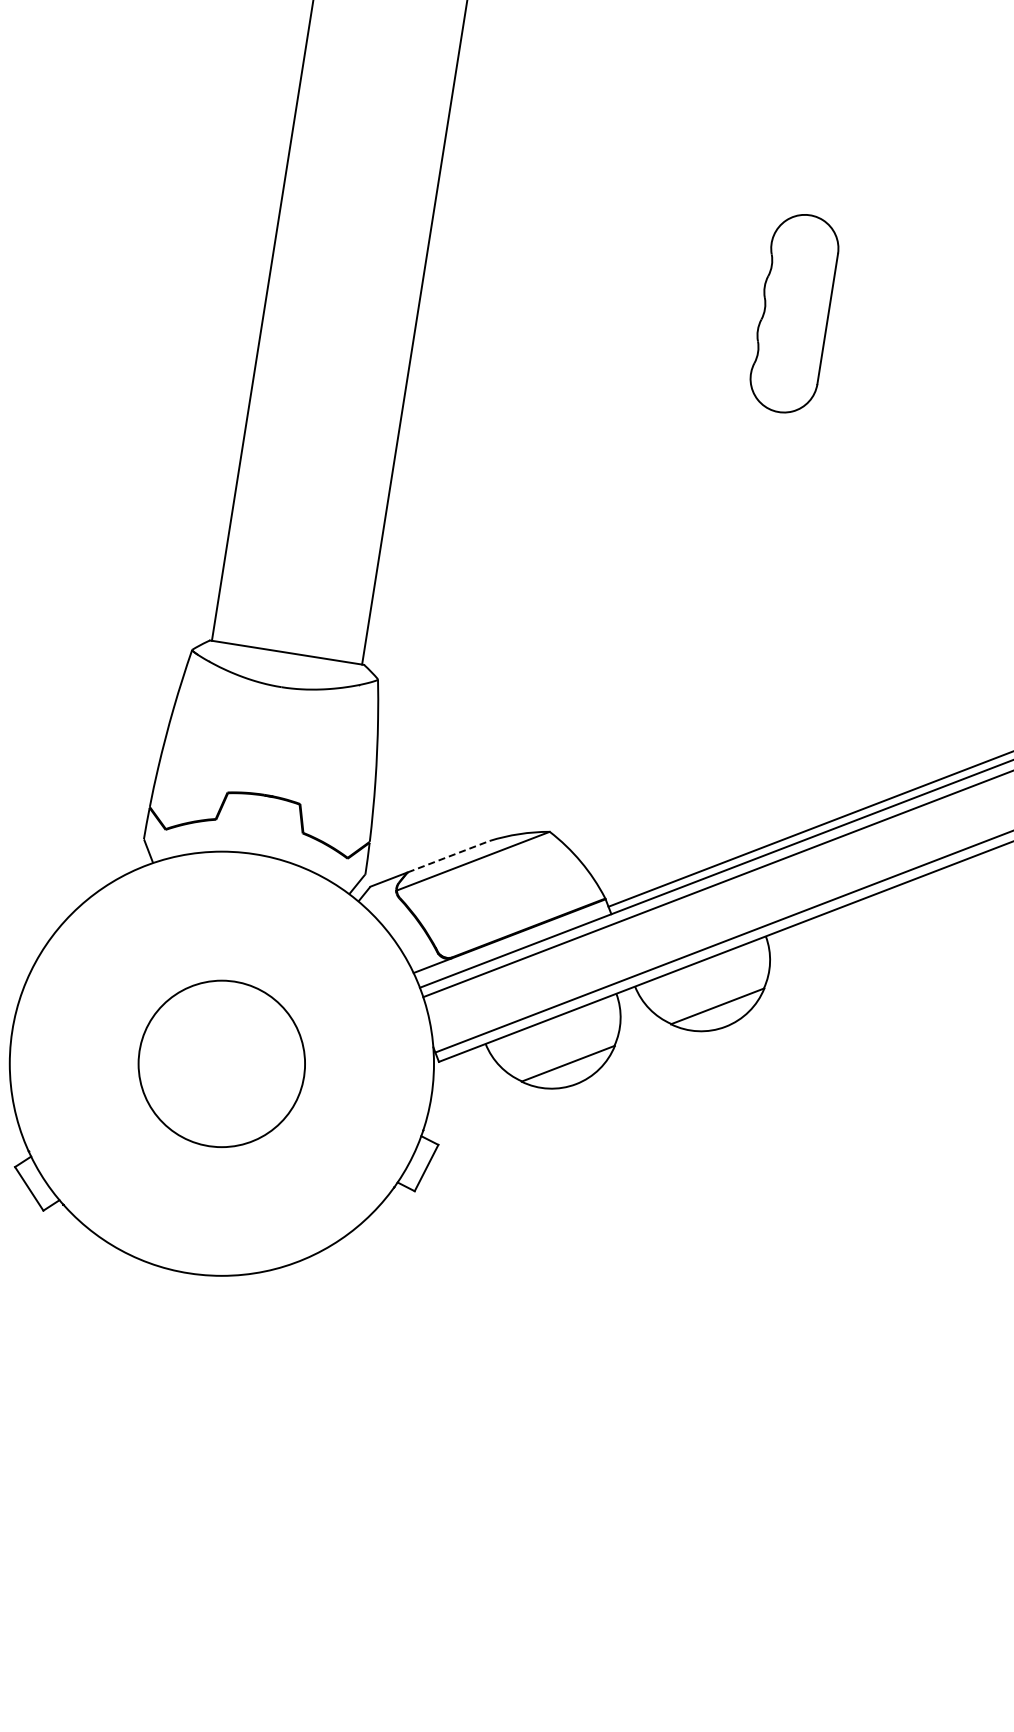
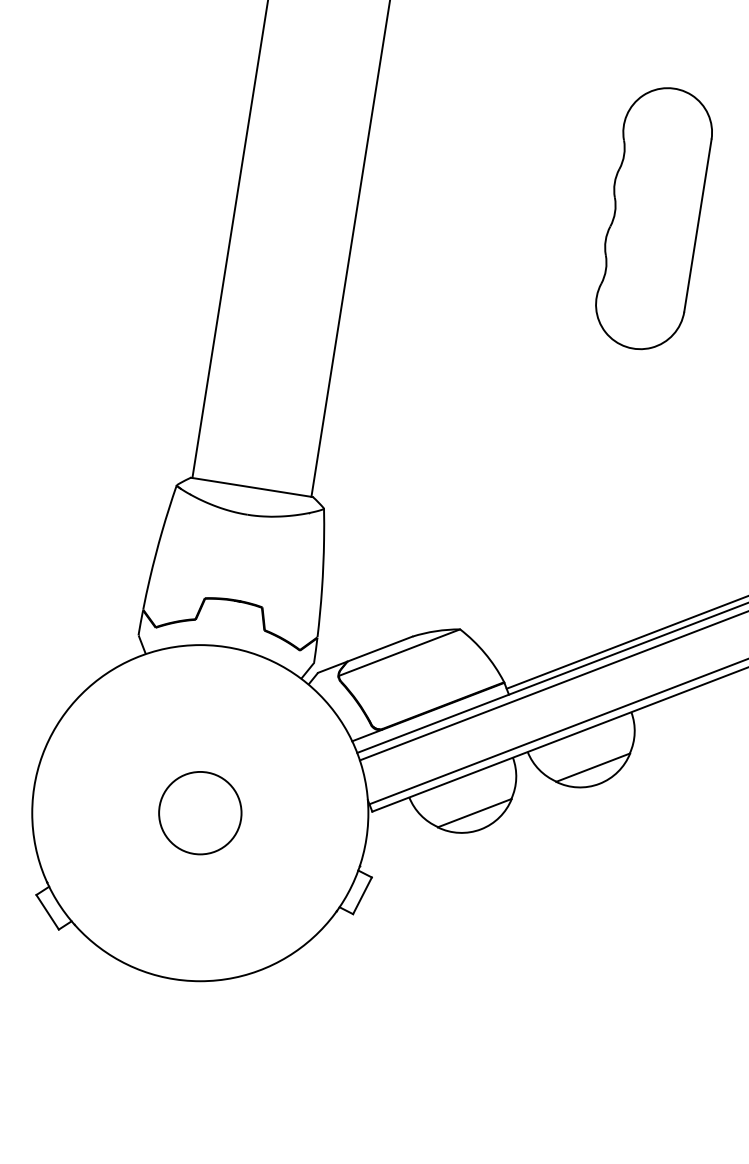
part: (794, 313) -> (654, 218), size x1.67
line: (448, 856) -> (379, 648), dashed -> solid
circle: (221, 1063) -> (200, 812), size x0.62

